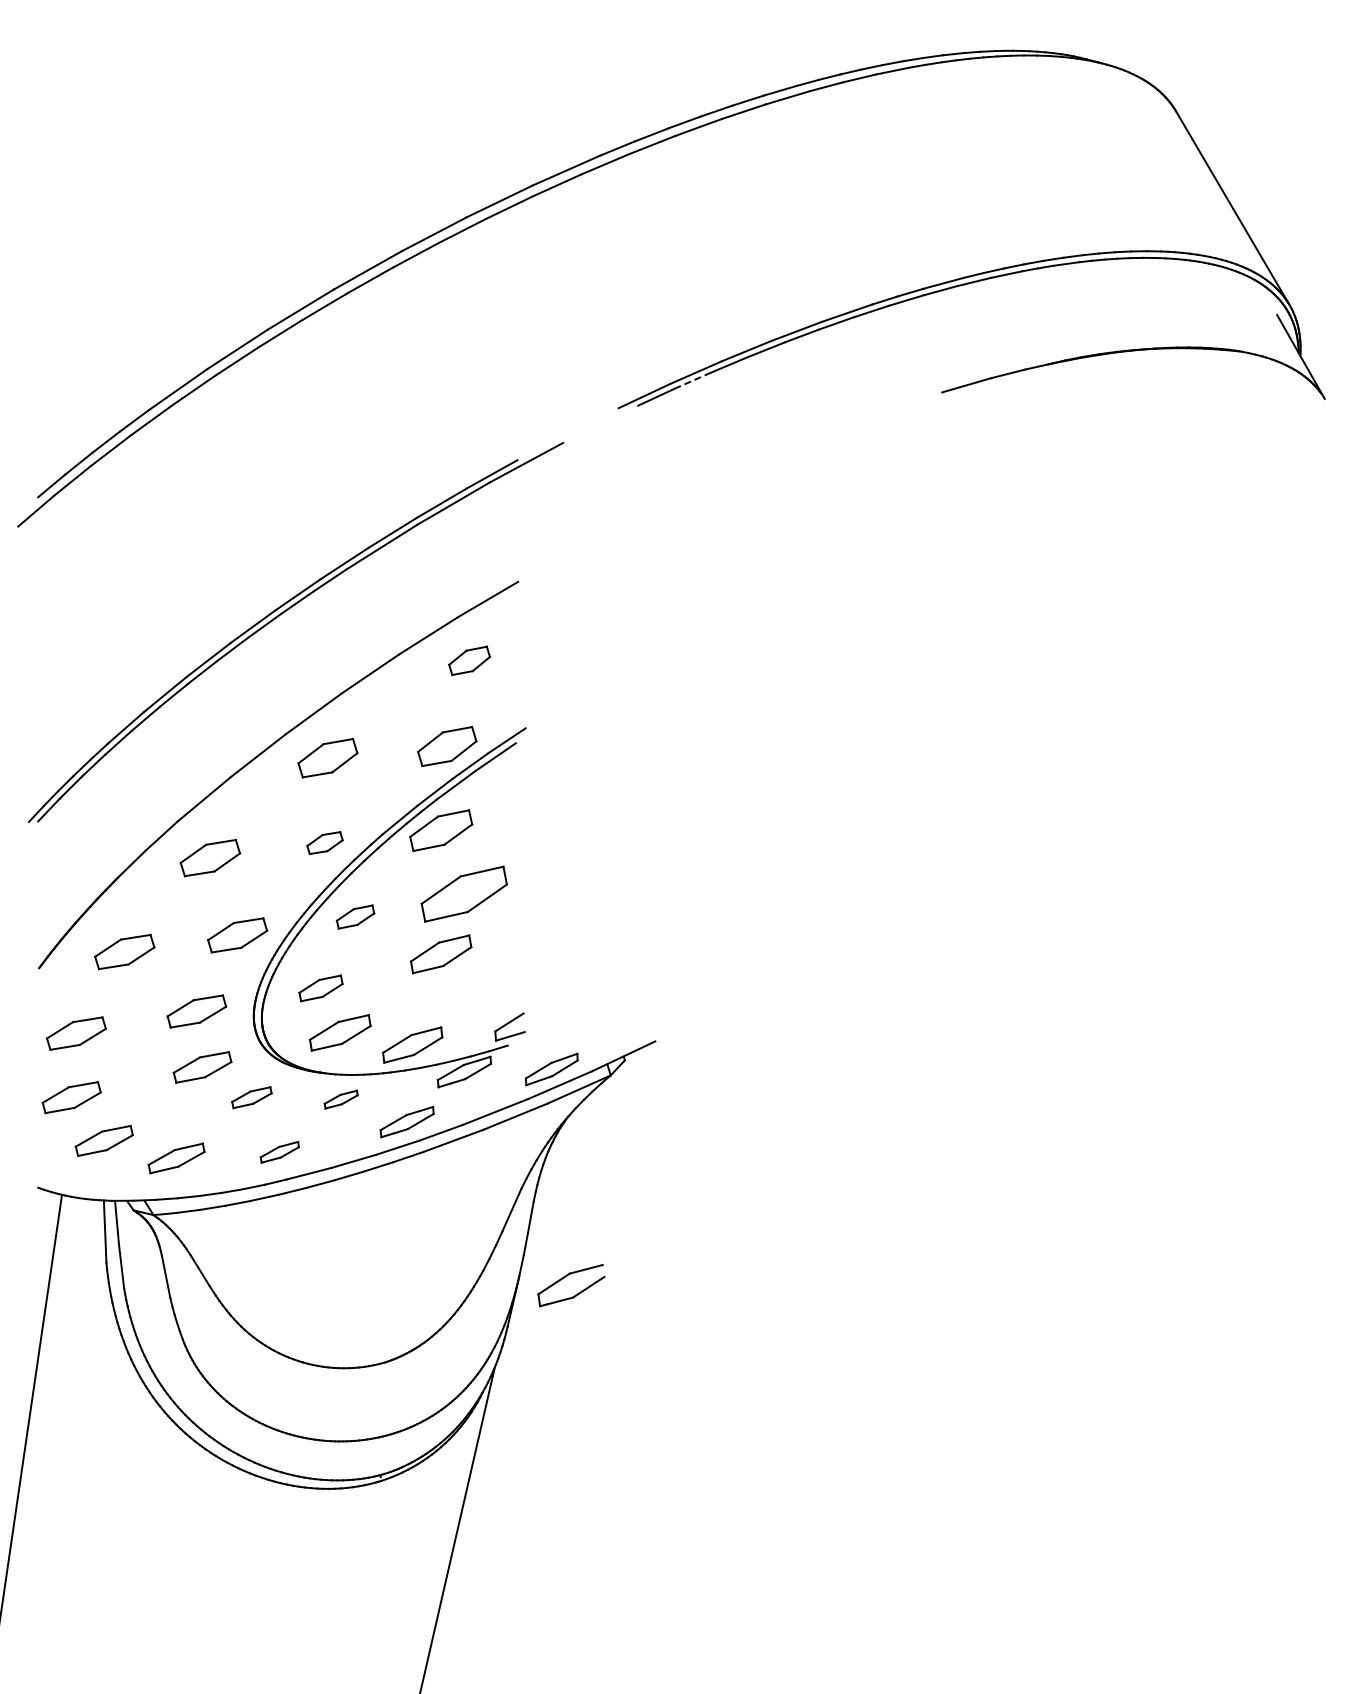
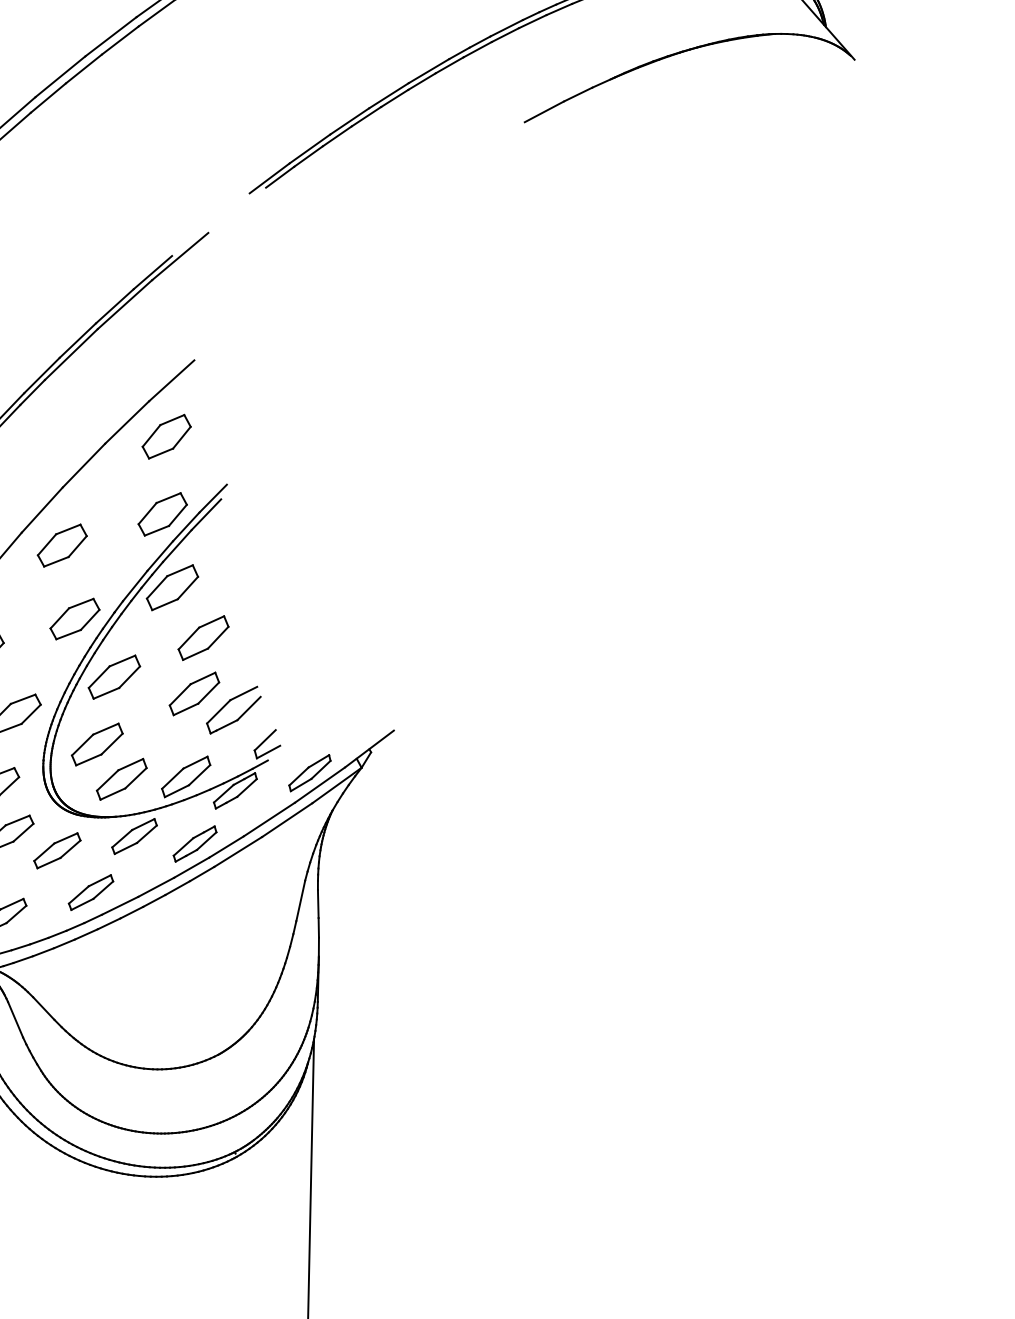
line: (693, 380) -> (309, 156), dashed -> solid
part: (469, 660) -> (166, 436), size x1.43
part: (324, 842) -> (74, 618), size x1.67
part: (463, 893) -> (202, 637), size x0.71
part: (355, 916) -> (114, 676), size x1.67
part: (320, 988) -> (96, 744), size x1.43
part: (251, 1097) -> (57, 850), size x1.43
part: (340, 1099) -> (133, 836), size x1.67
part: (279, 1152) -> (90, 892), size x1.43
part: (567, 1276) -> (228, 703), moved

